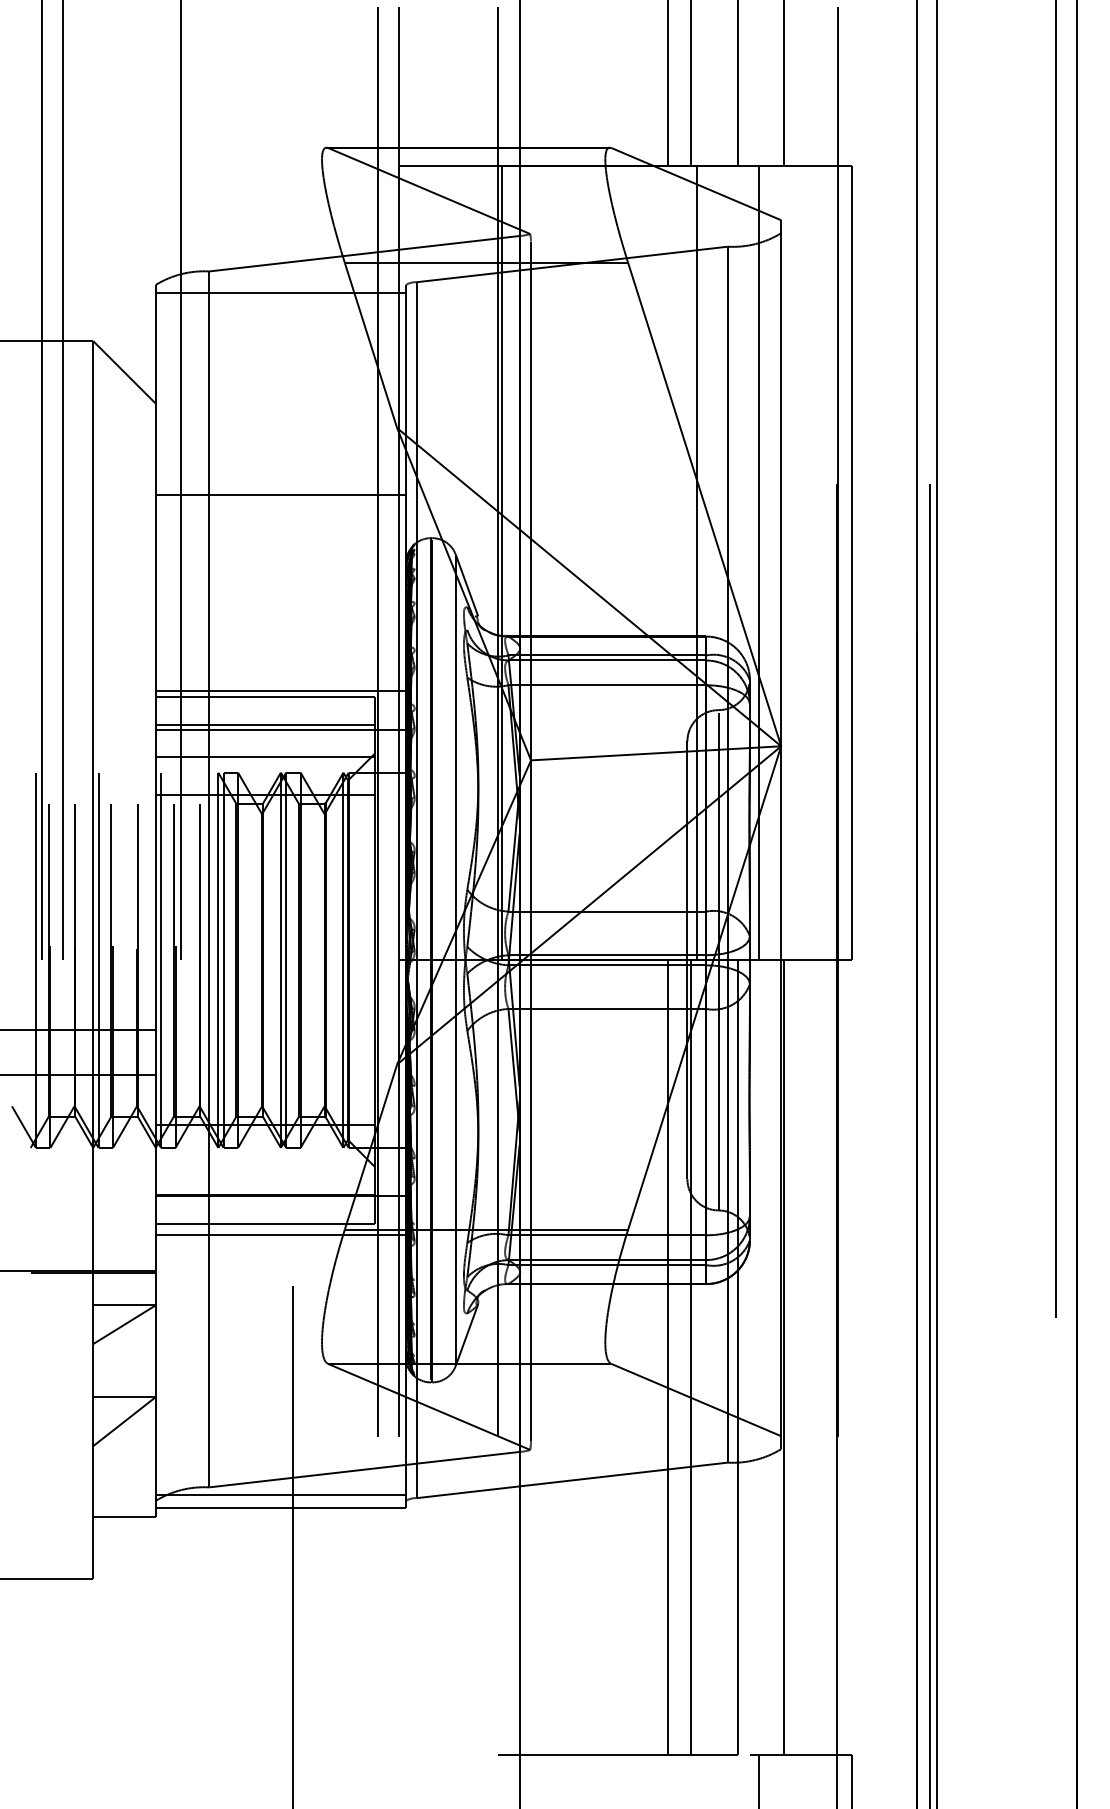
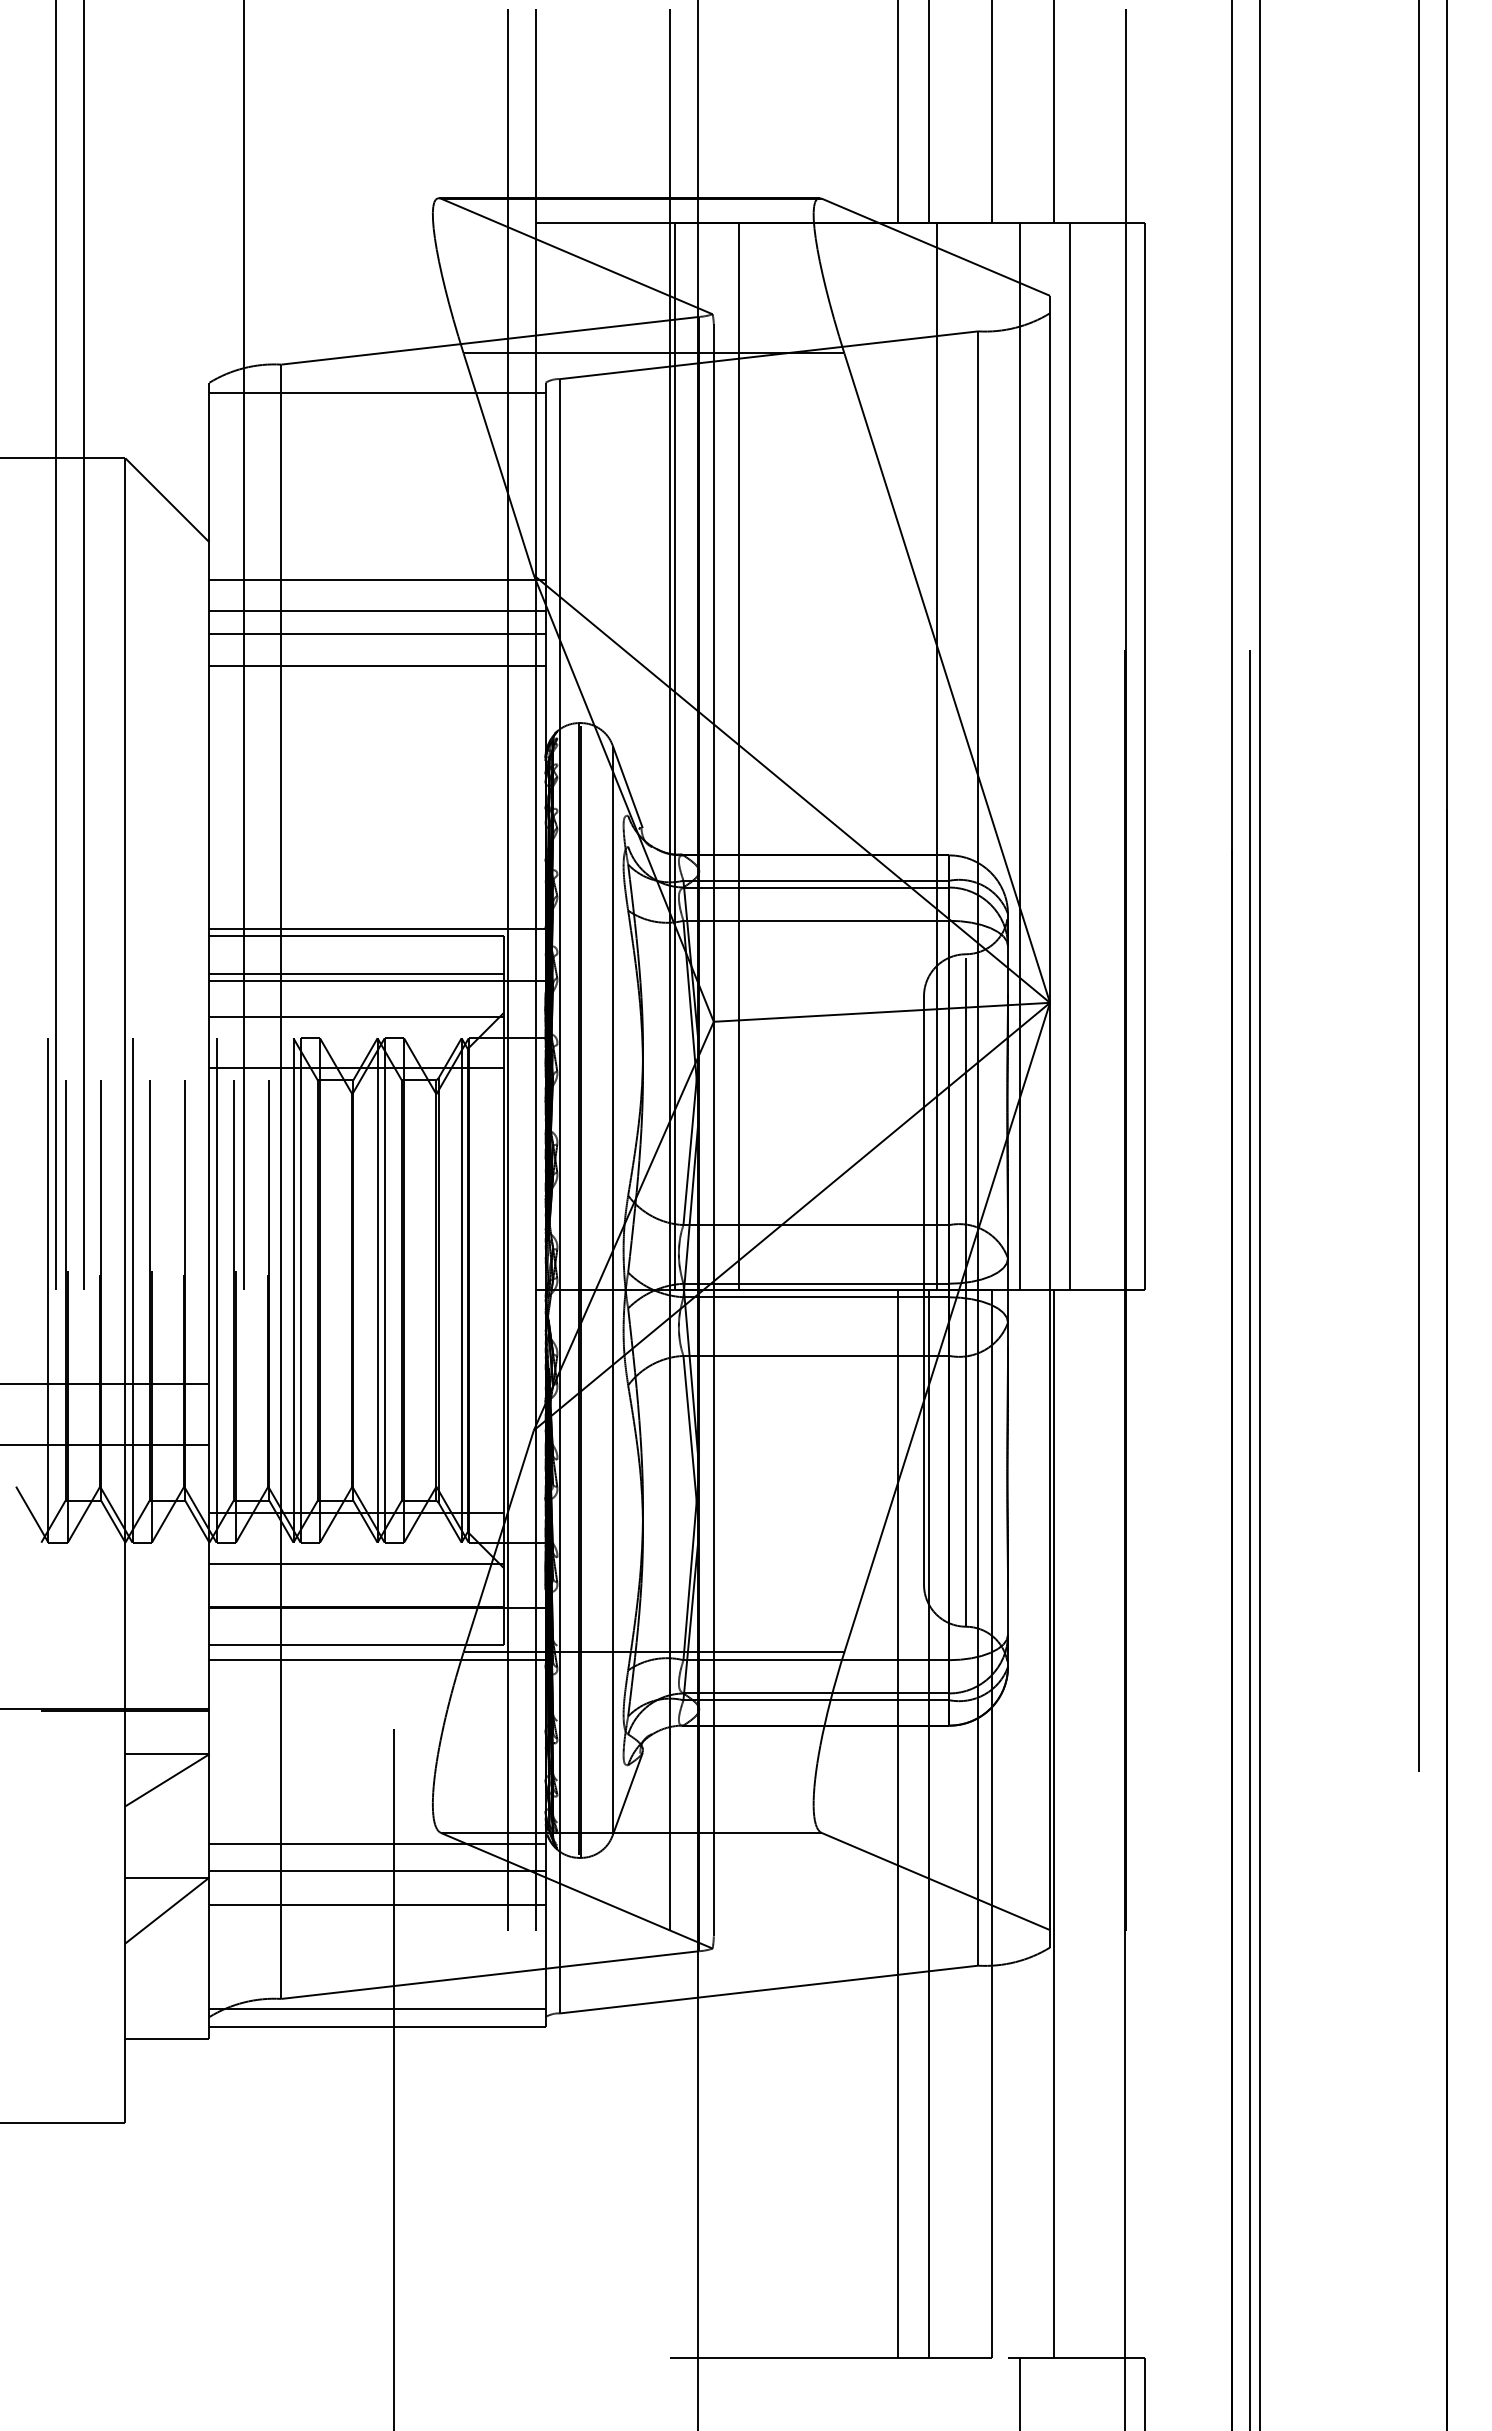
line: (280, 431) -> (377, 579), added
line: (280, 455) -> (377, 611), added
line: (280, 471) -> (377, 633), added
line: (549, 563) -> (738, 756), added
line: (796, 563) -> (1070, 756), added
line: (265, 1164) -> (356, 1564), added
line: (280, 1372) -> (377, 1844), added
line: (280, 1392) -> (377, 1871), added
line: (280, 1417) -> (377, 1905), added

